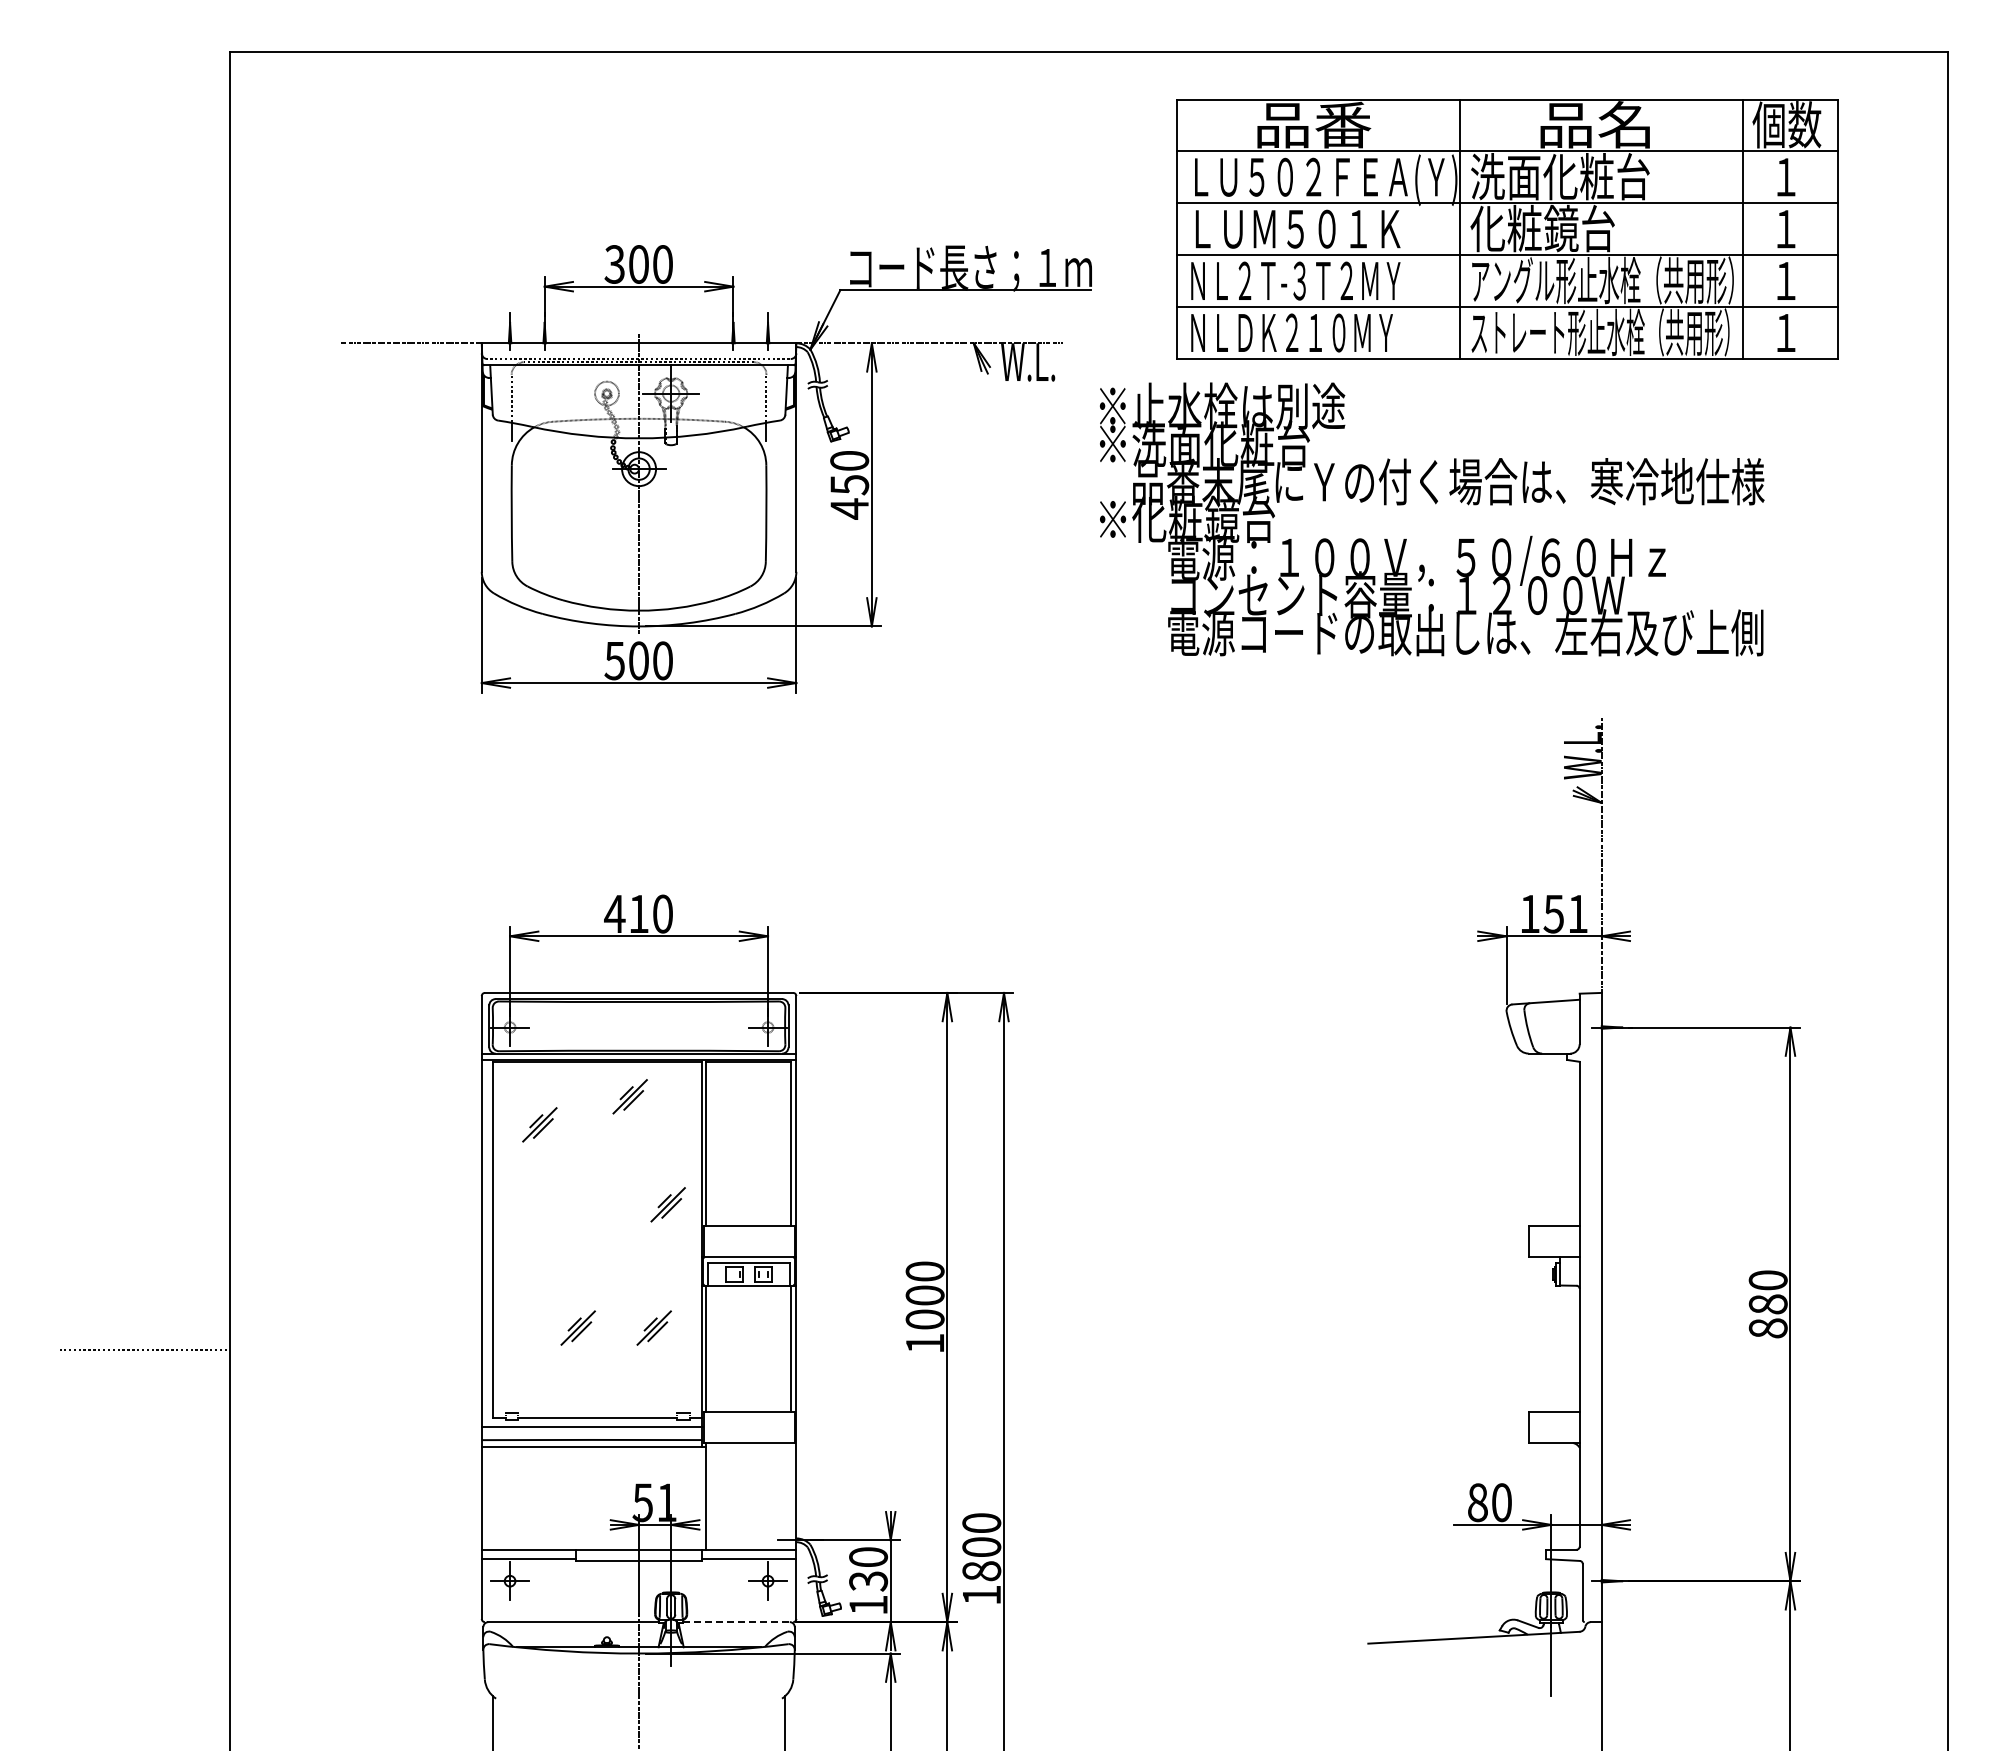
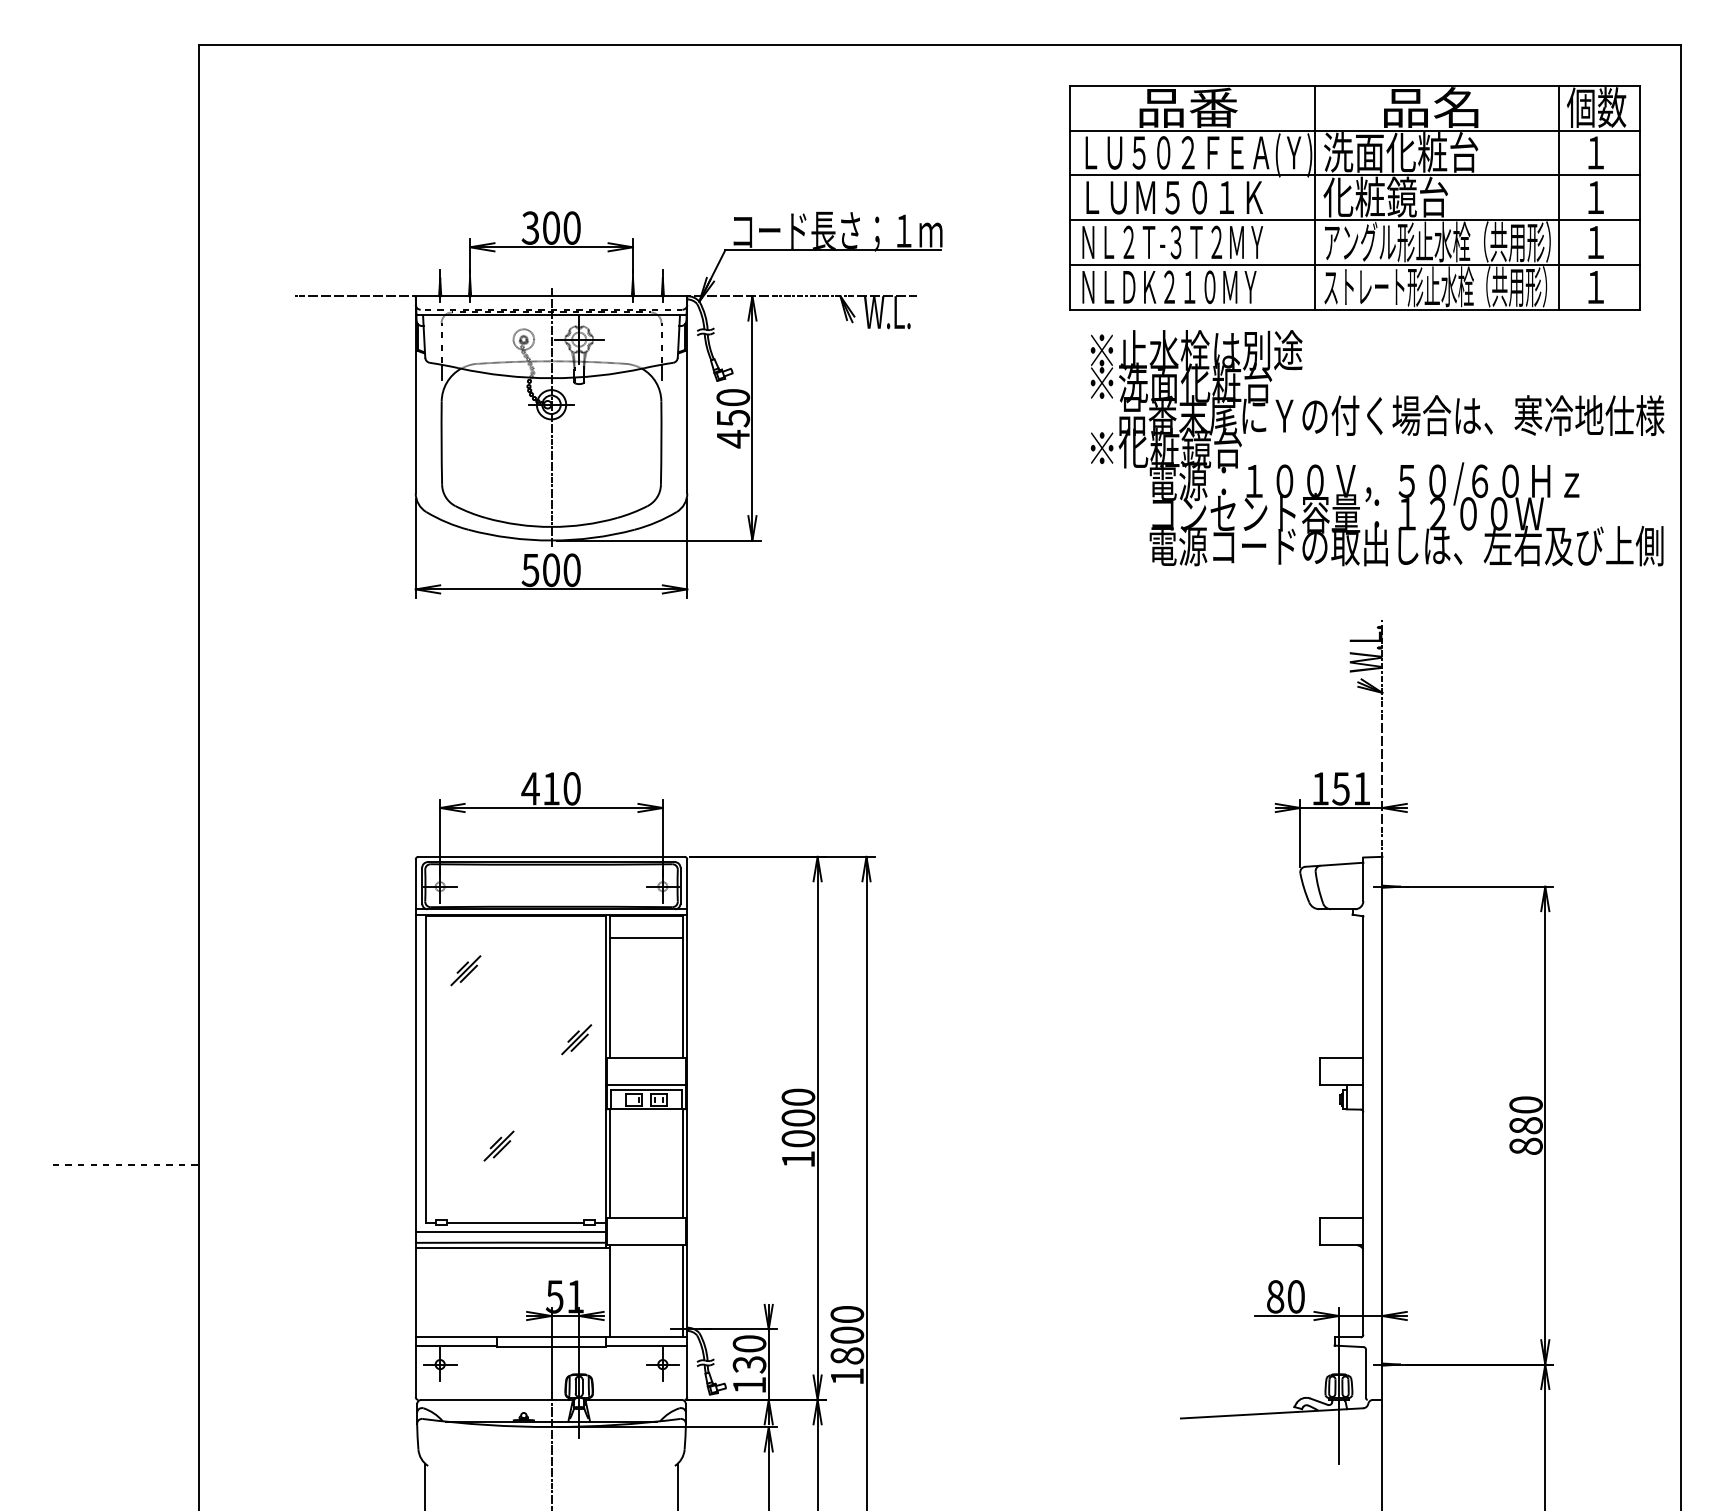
part: (1507, 229) -> (1355, 197), moved
text: (1431, 519) -> (1377, 448), moved
line: (748, 1087) -> (645, 938), added
part: (629, 1096) -> (543, 946), removed
part: (653, 1327) -> (563, 1145), removed
line: (791, 1496) -> (683, 1291), added
line: (736, 1622) -> (635, 1400), dashed -> solid

